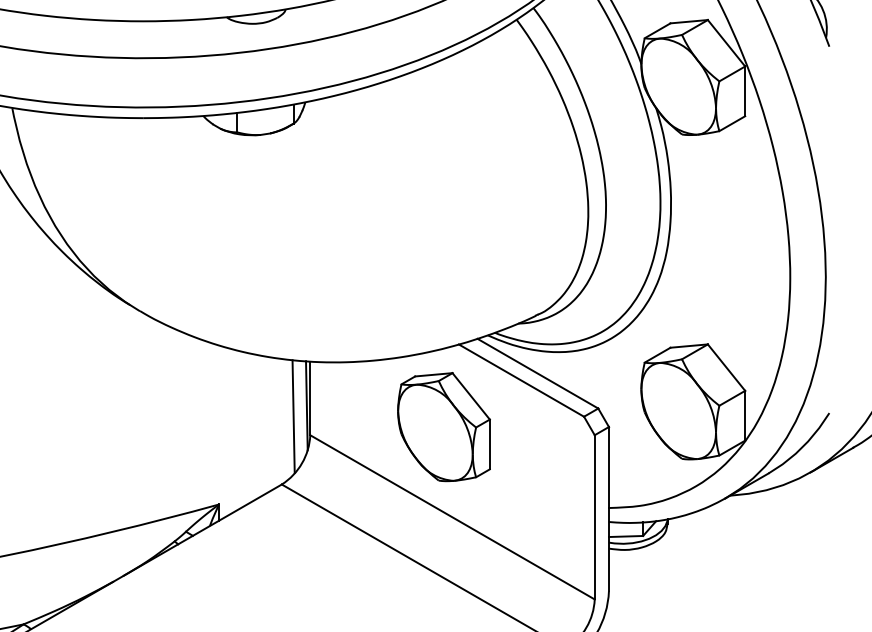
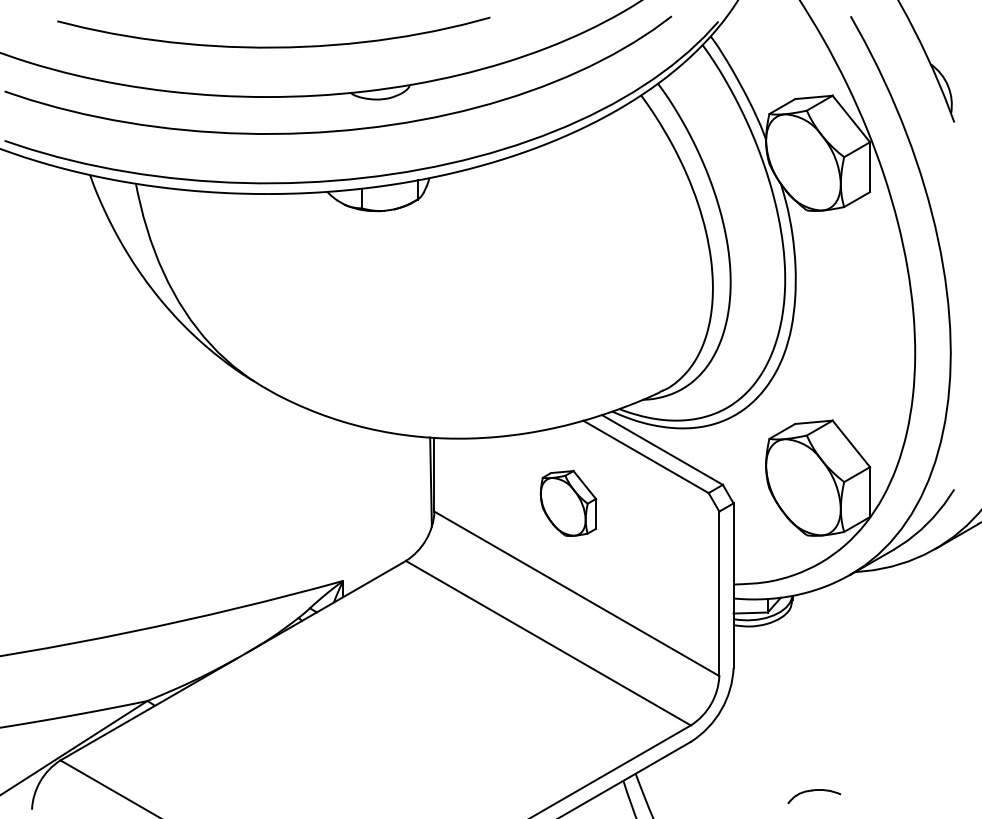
line: (293, 416) -> (417, 492), removed
part: (444, 427) -> (568, 503), size x0.6

